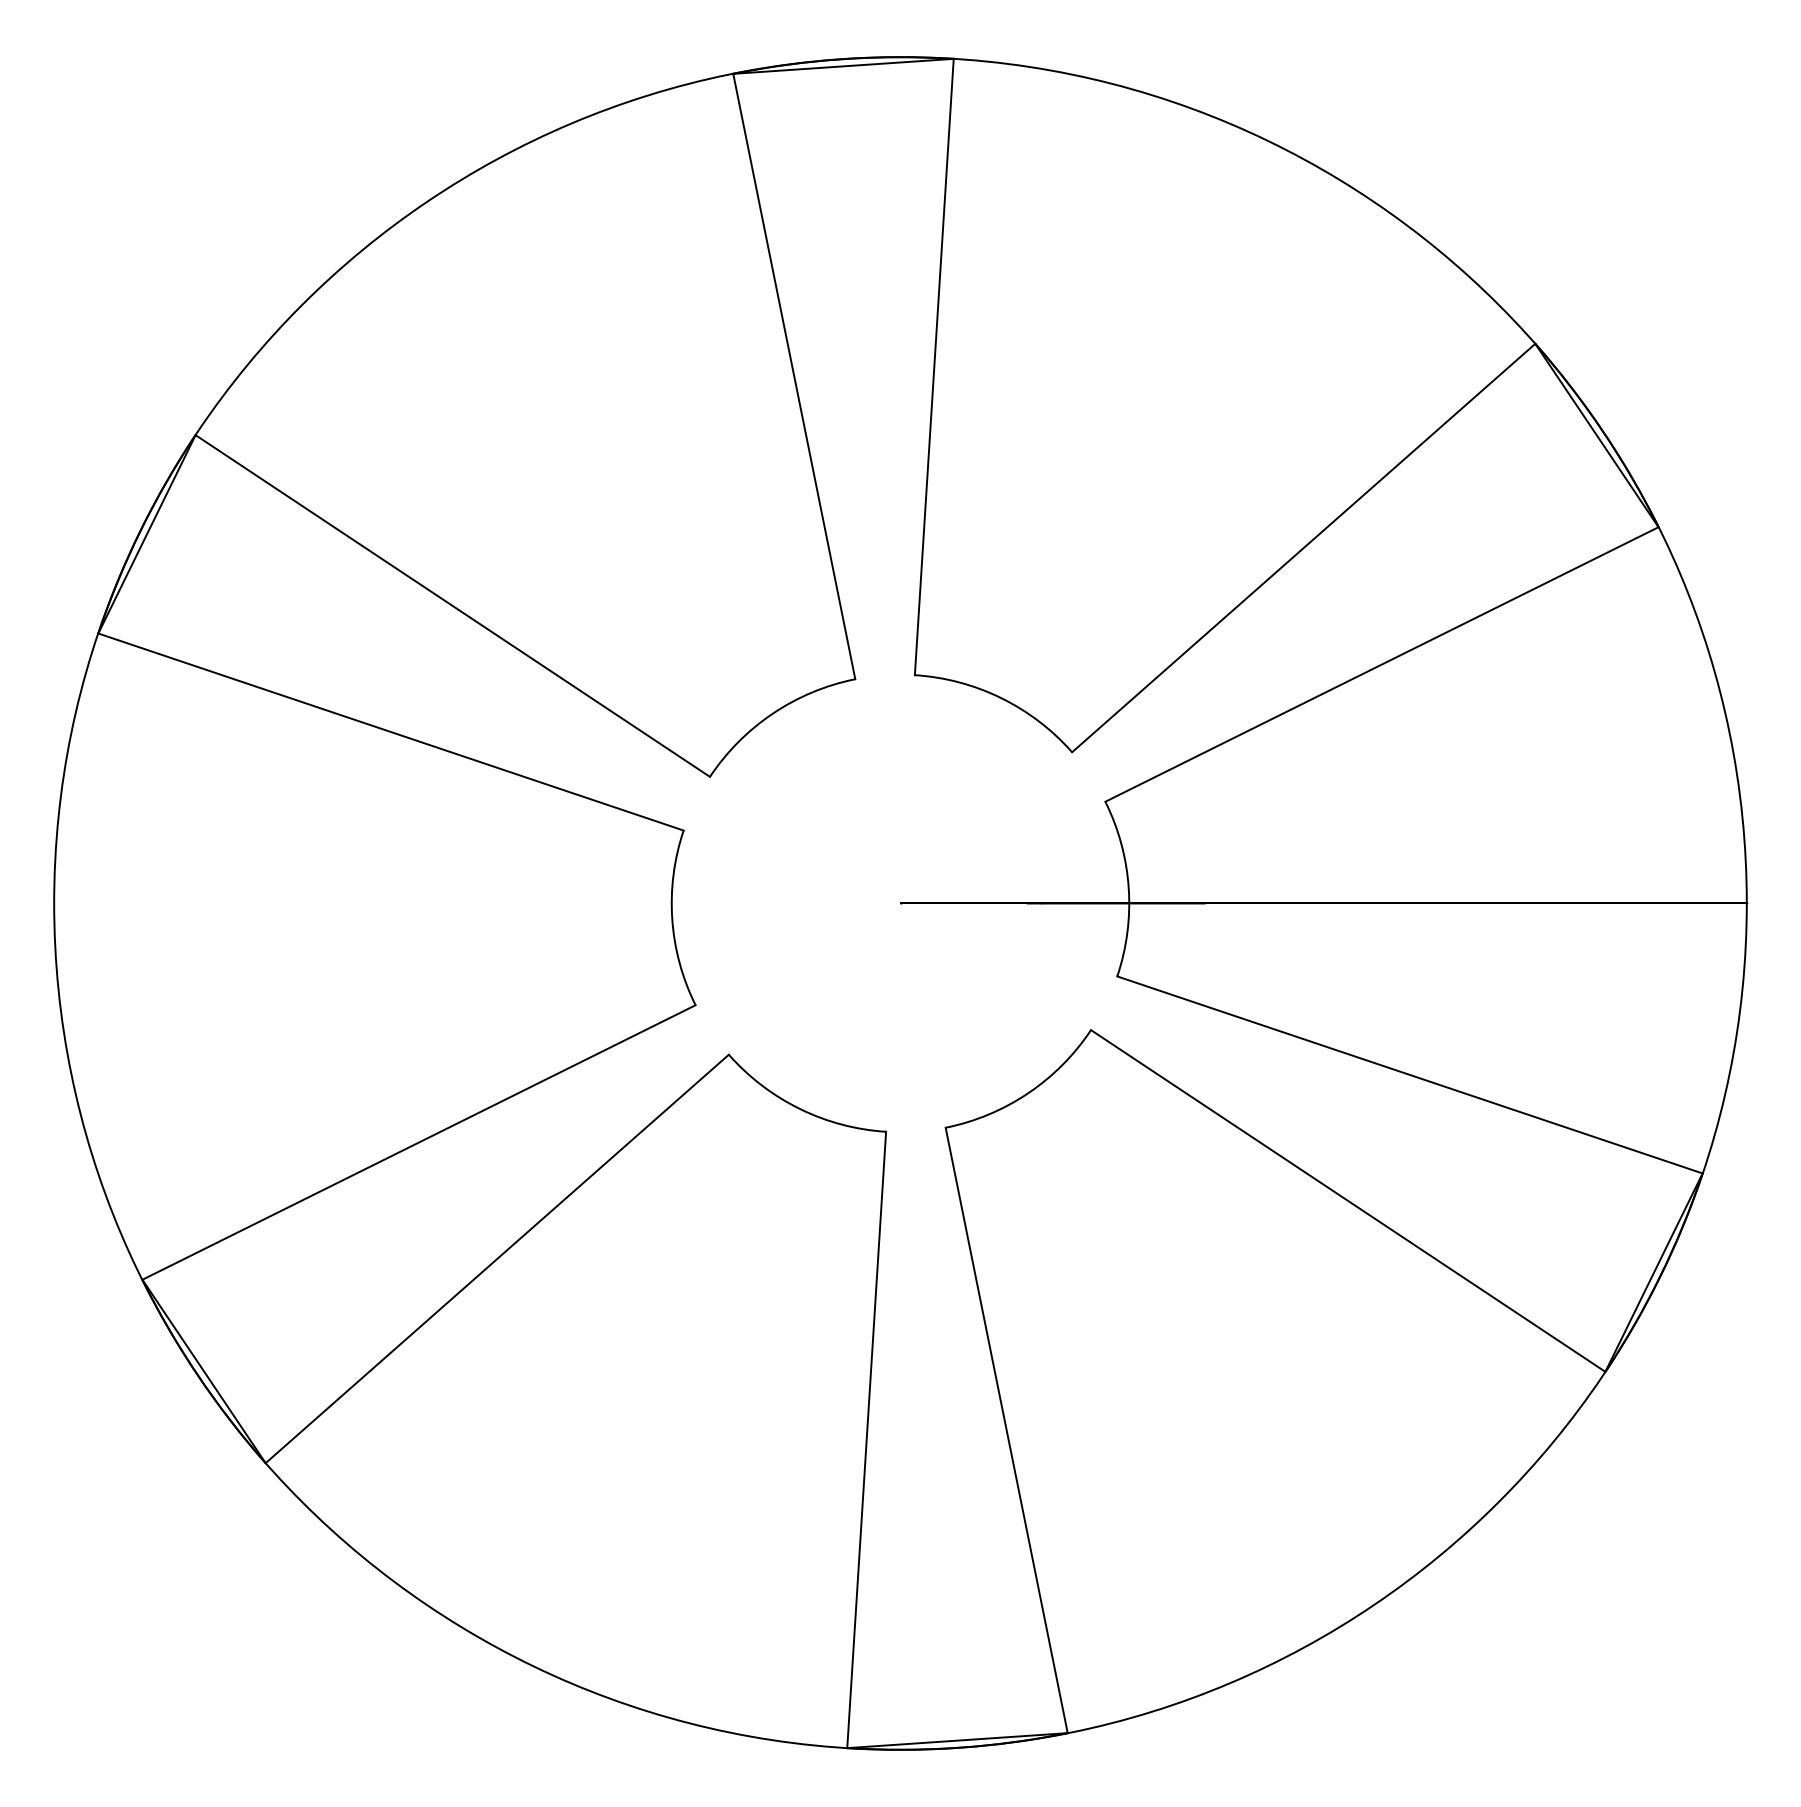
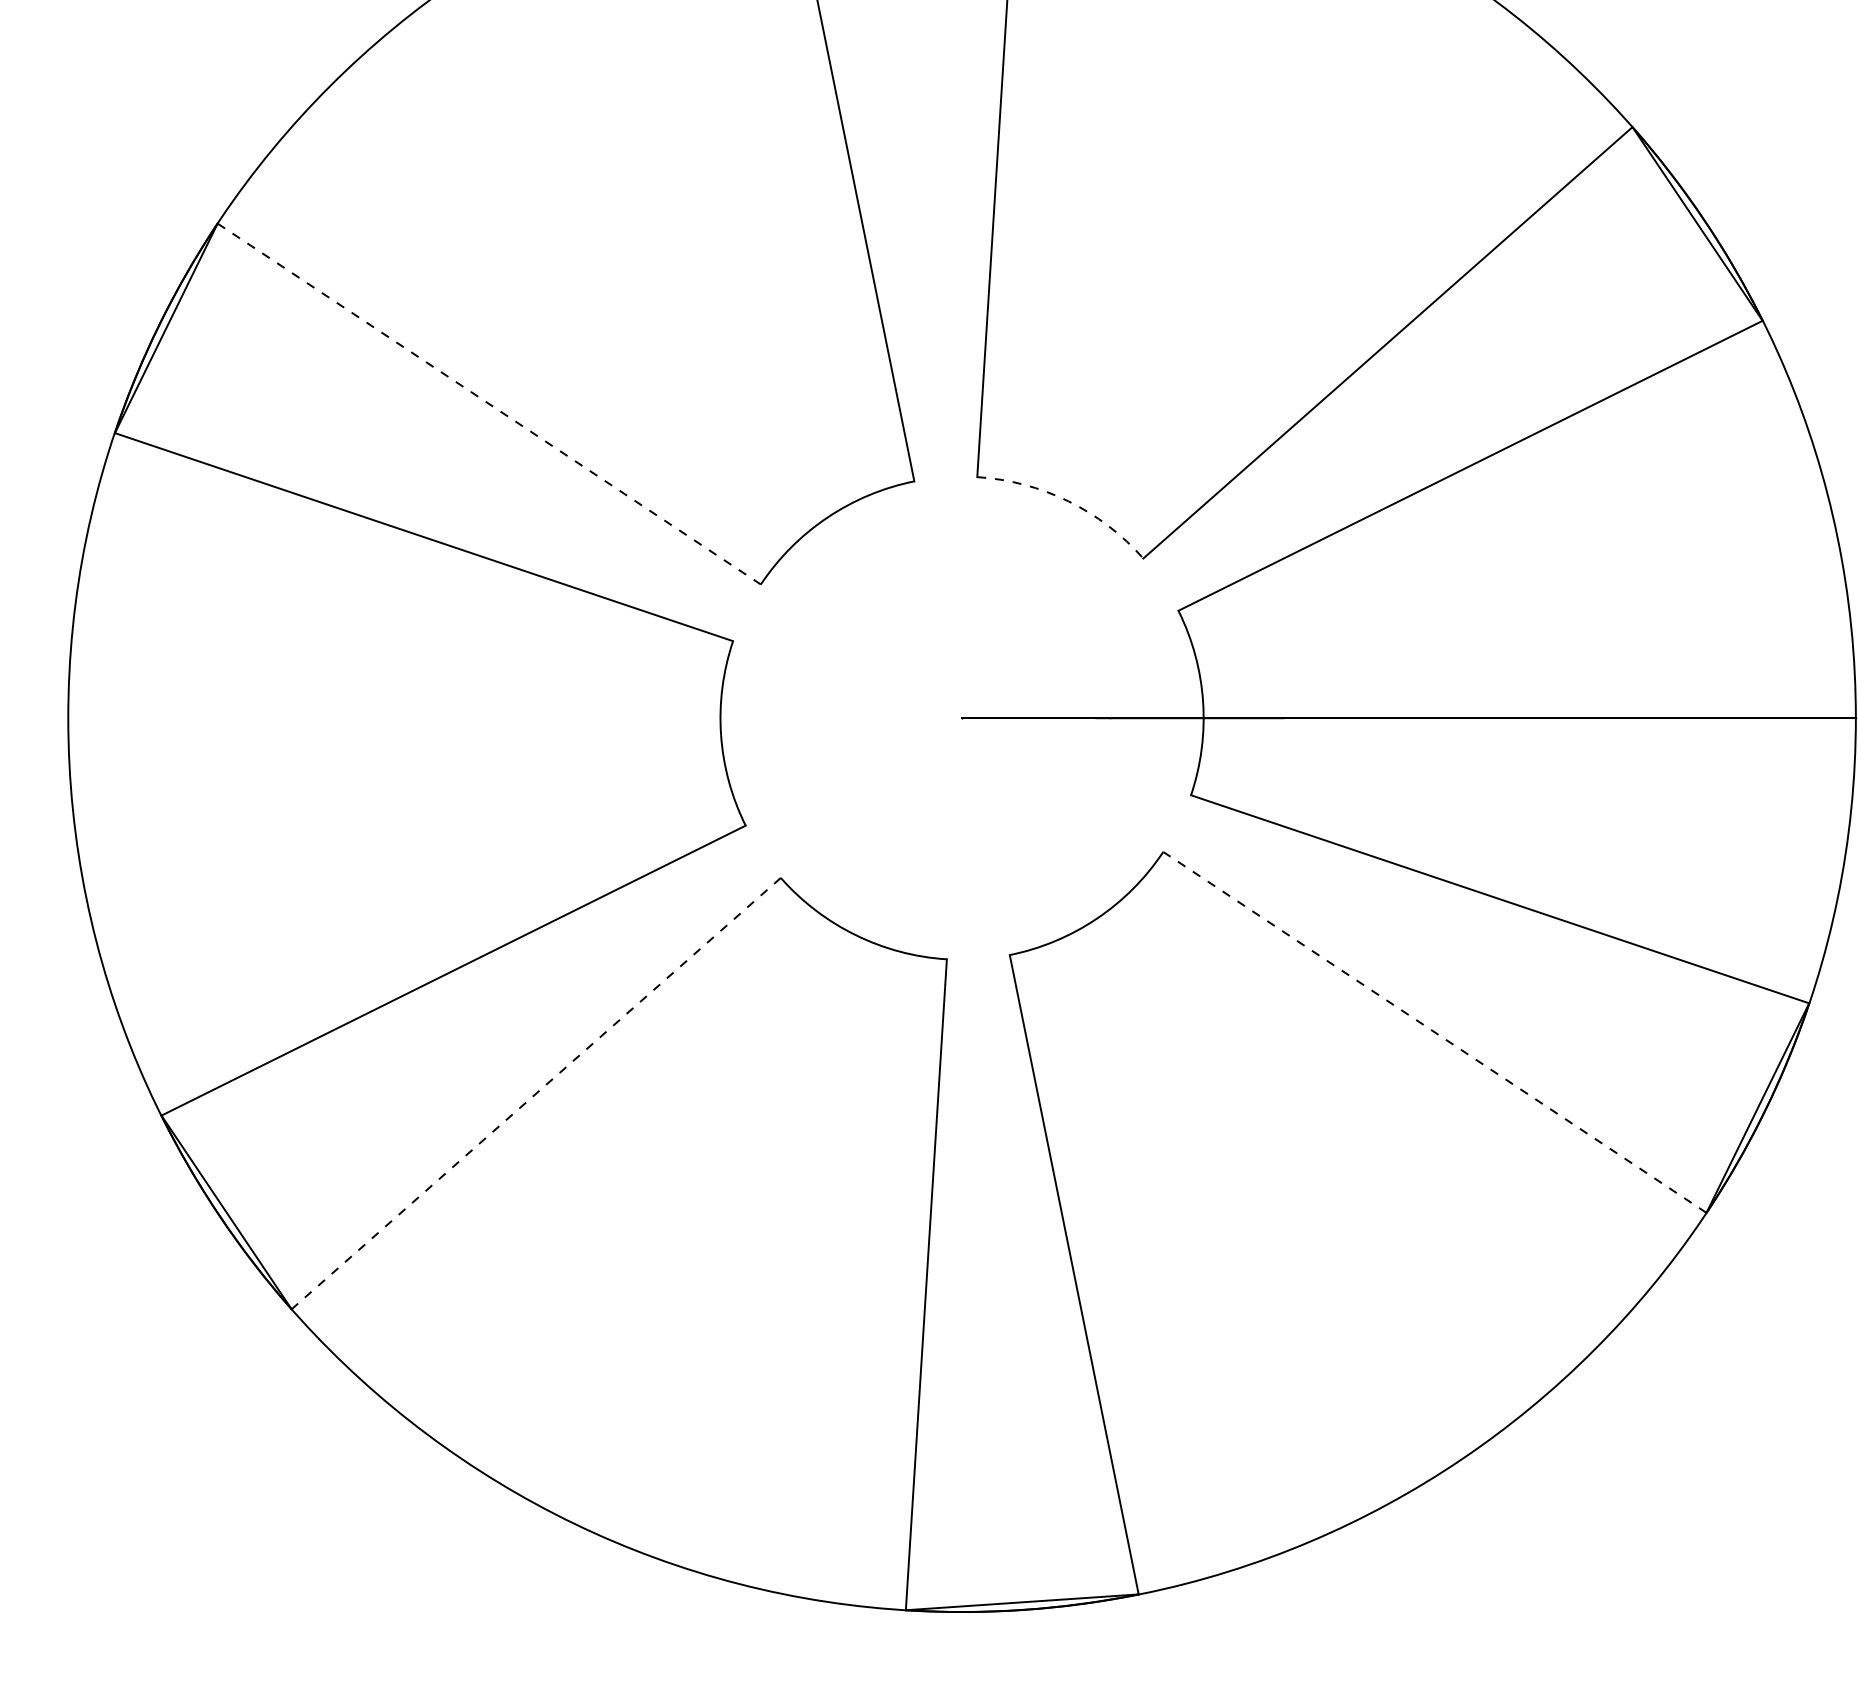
line: (452, 606) -> (488, 404), solid -> dashed
arc: (1001, 698) -> (1068, 501), solid -> dashed
line: (1348, 1200) -> (1435, 1031), solid -> dashed
line: (497, 1258) -> (536, 1093), solid -> dashed

